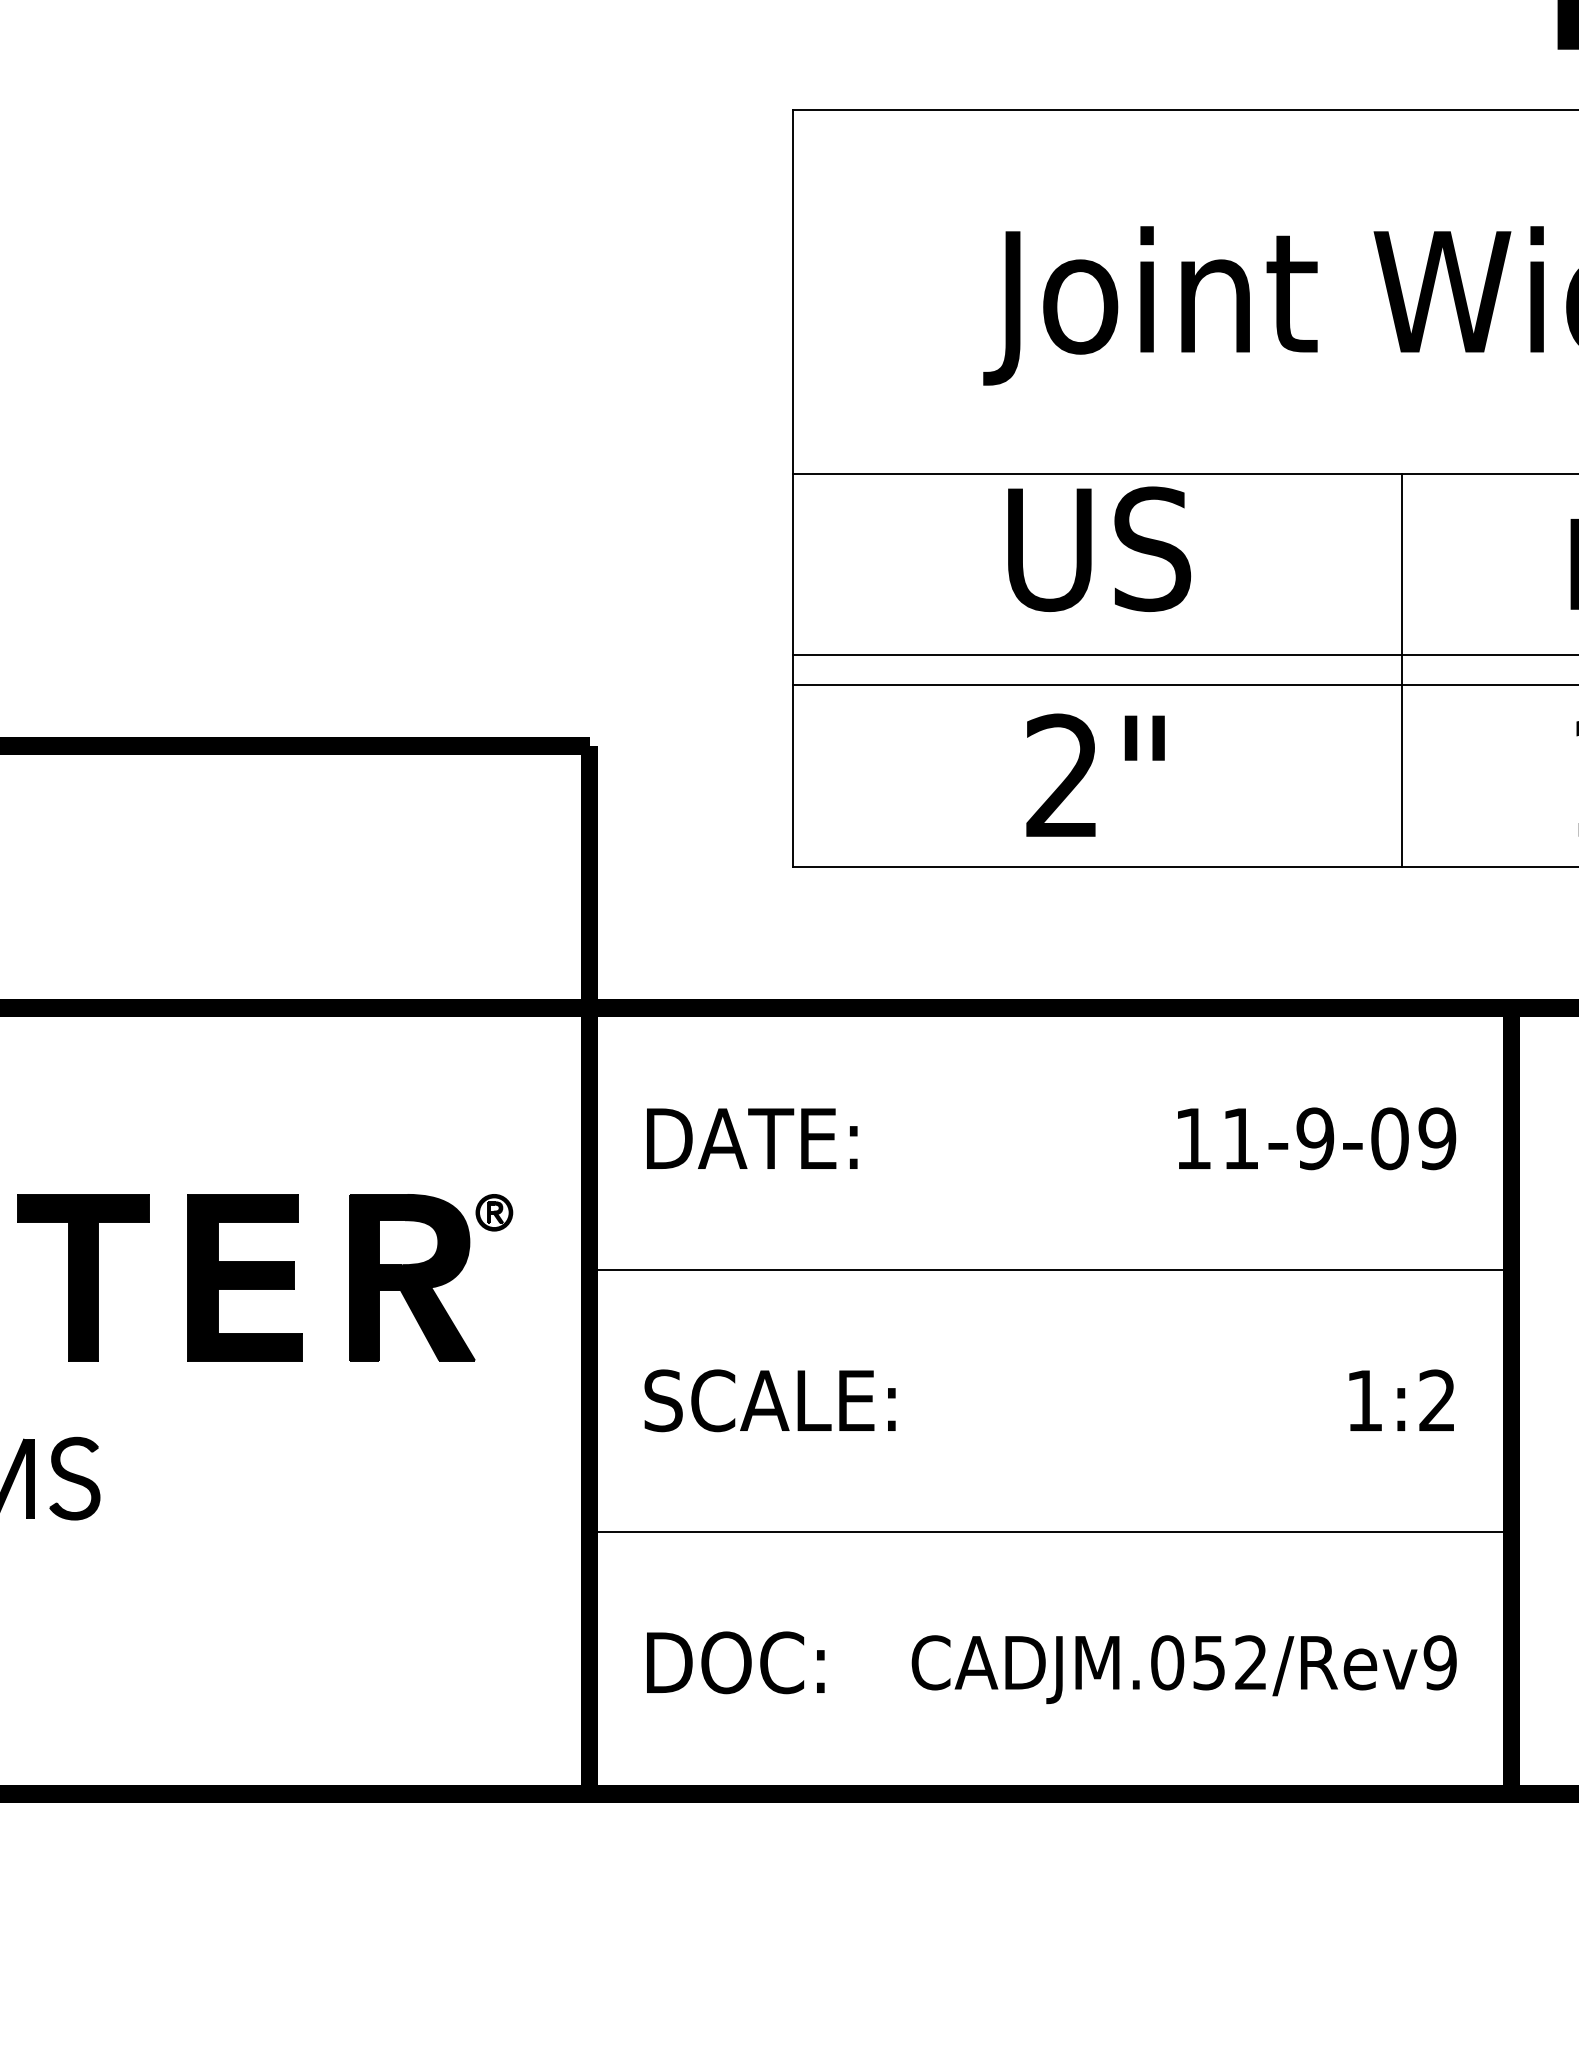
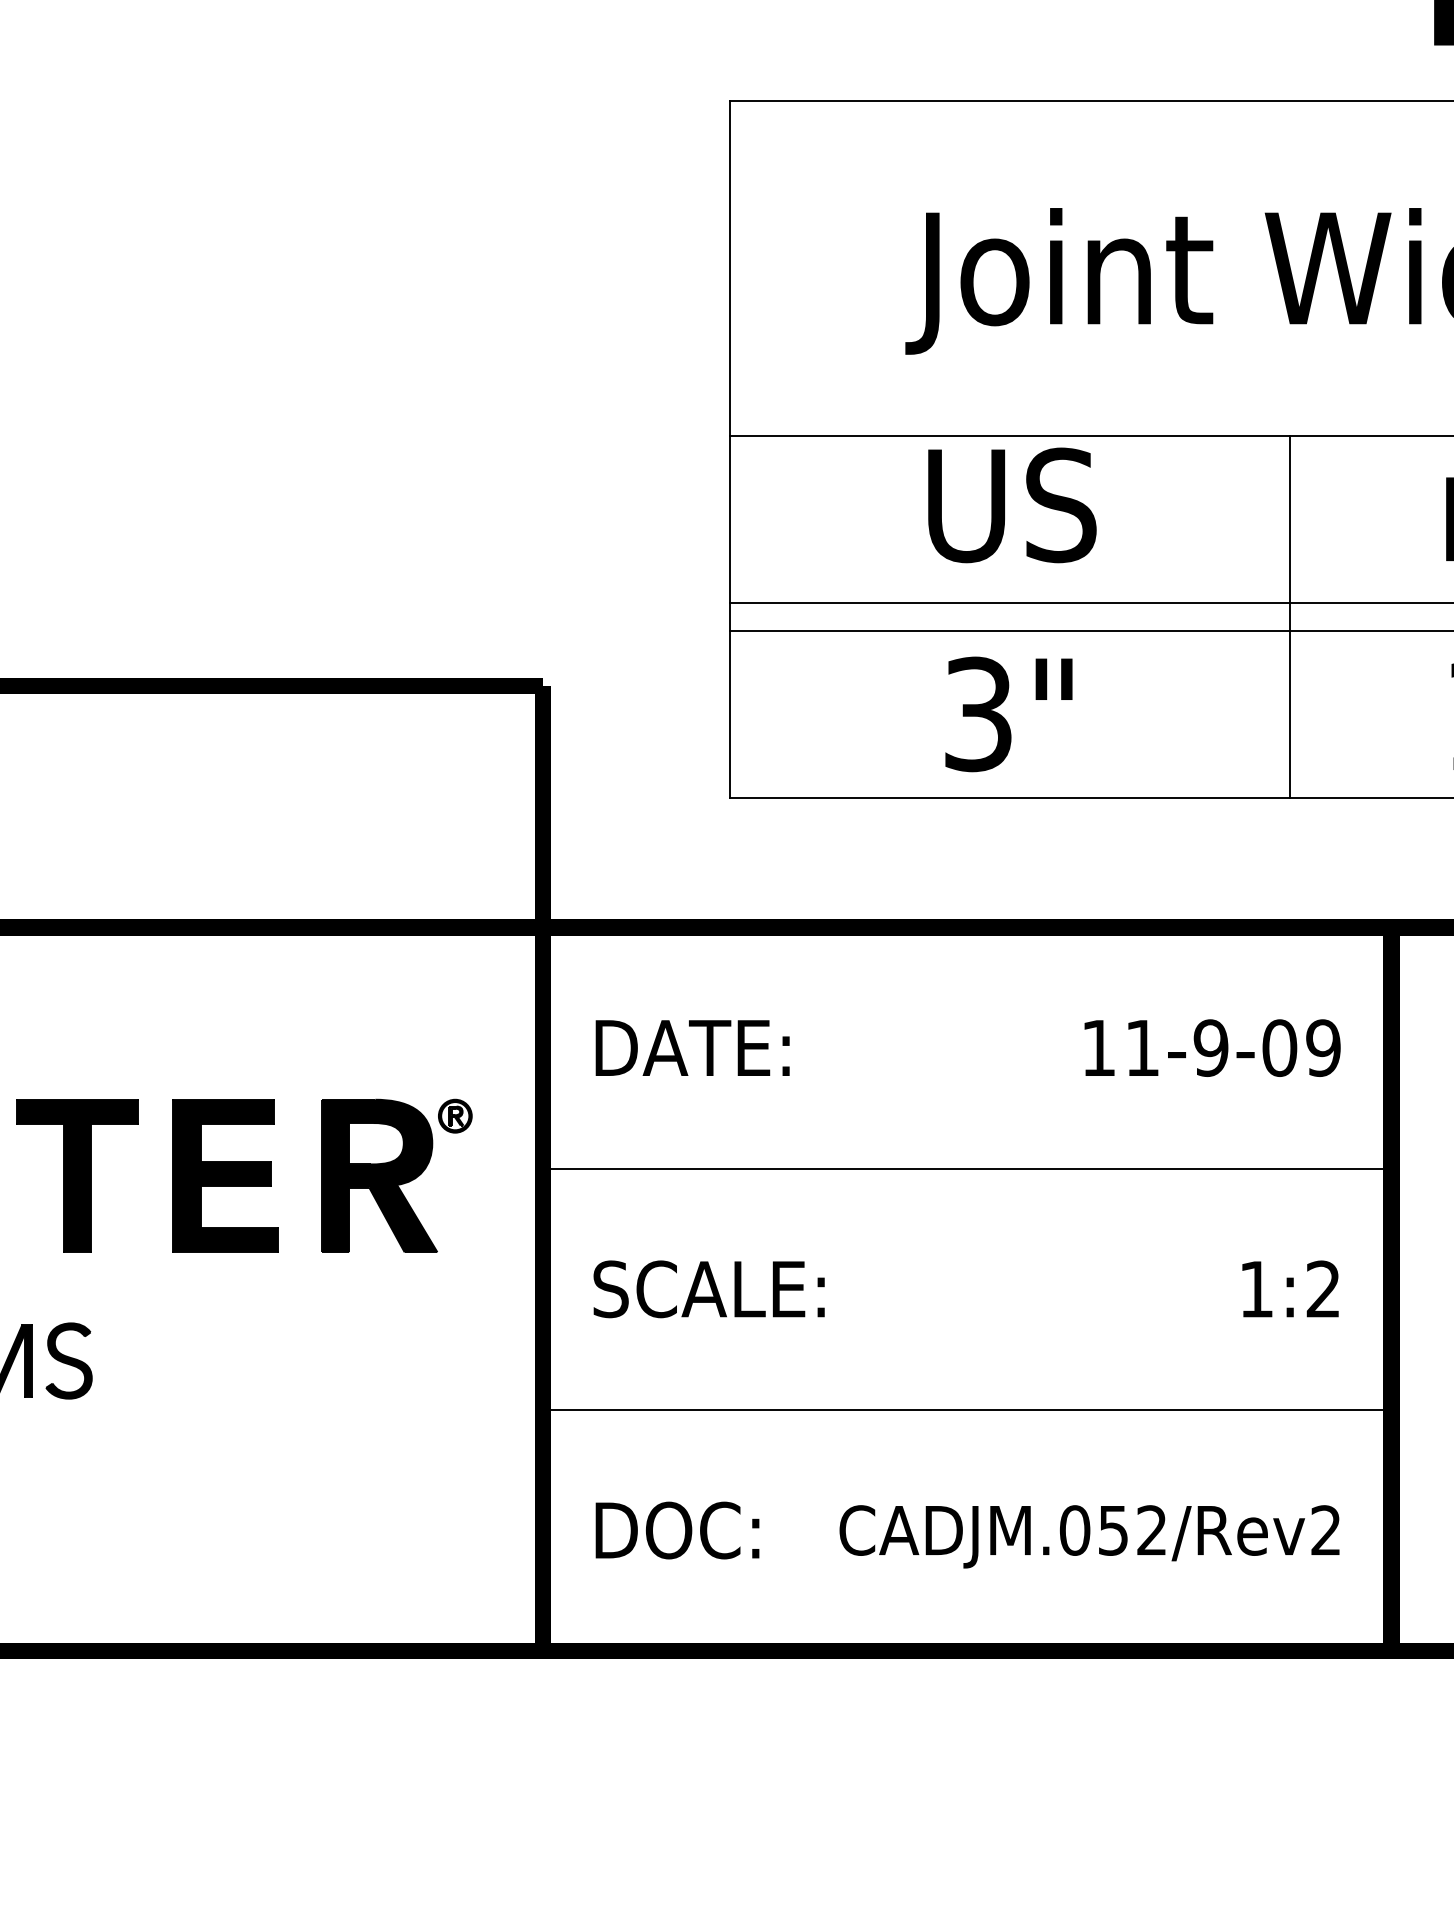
text: (1062, 776) -> (978, 714), 2" -> 3"
text: (1439, 1662) -> (1325, 1530), CADJM.052/Rev9 -> CADJM.052/Rev2

